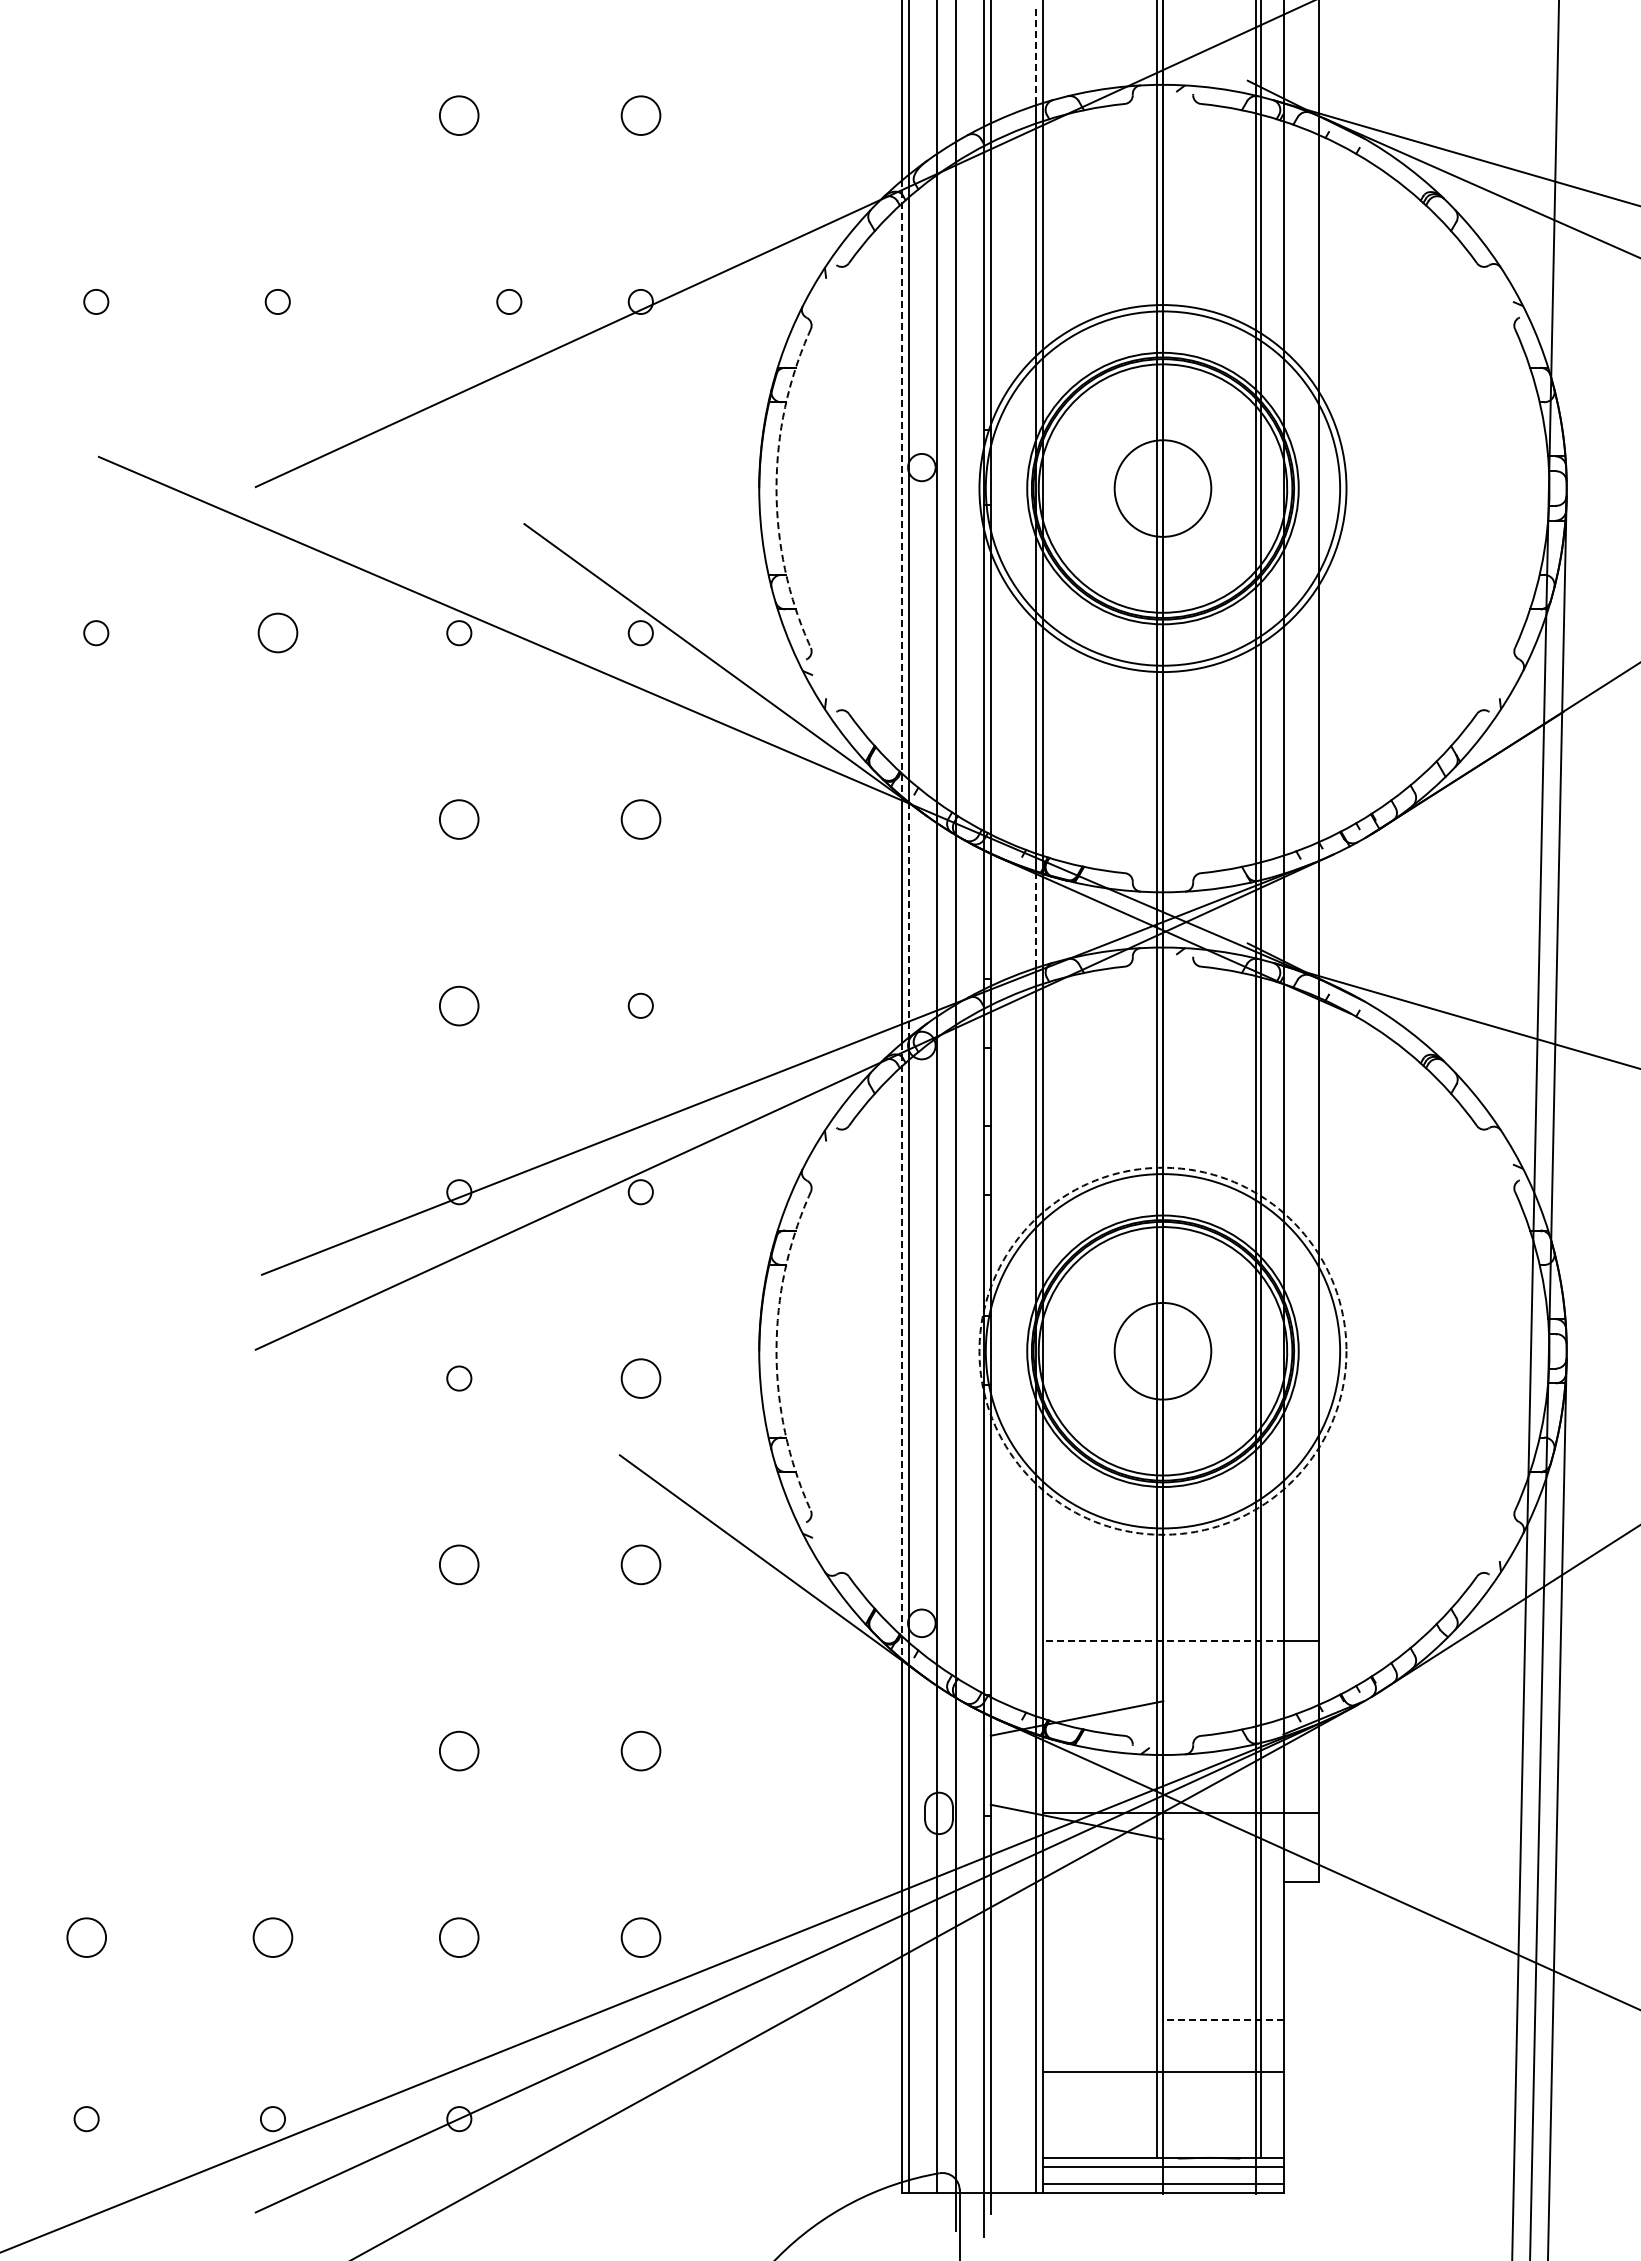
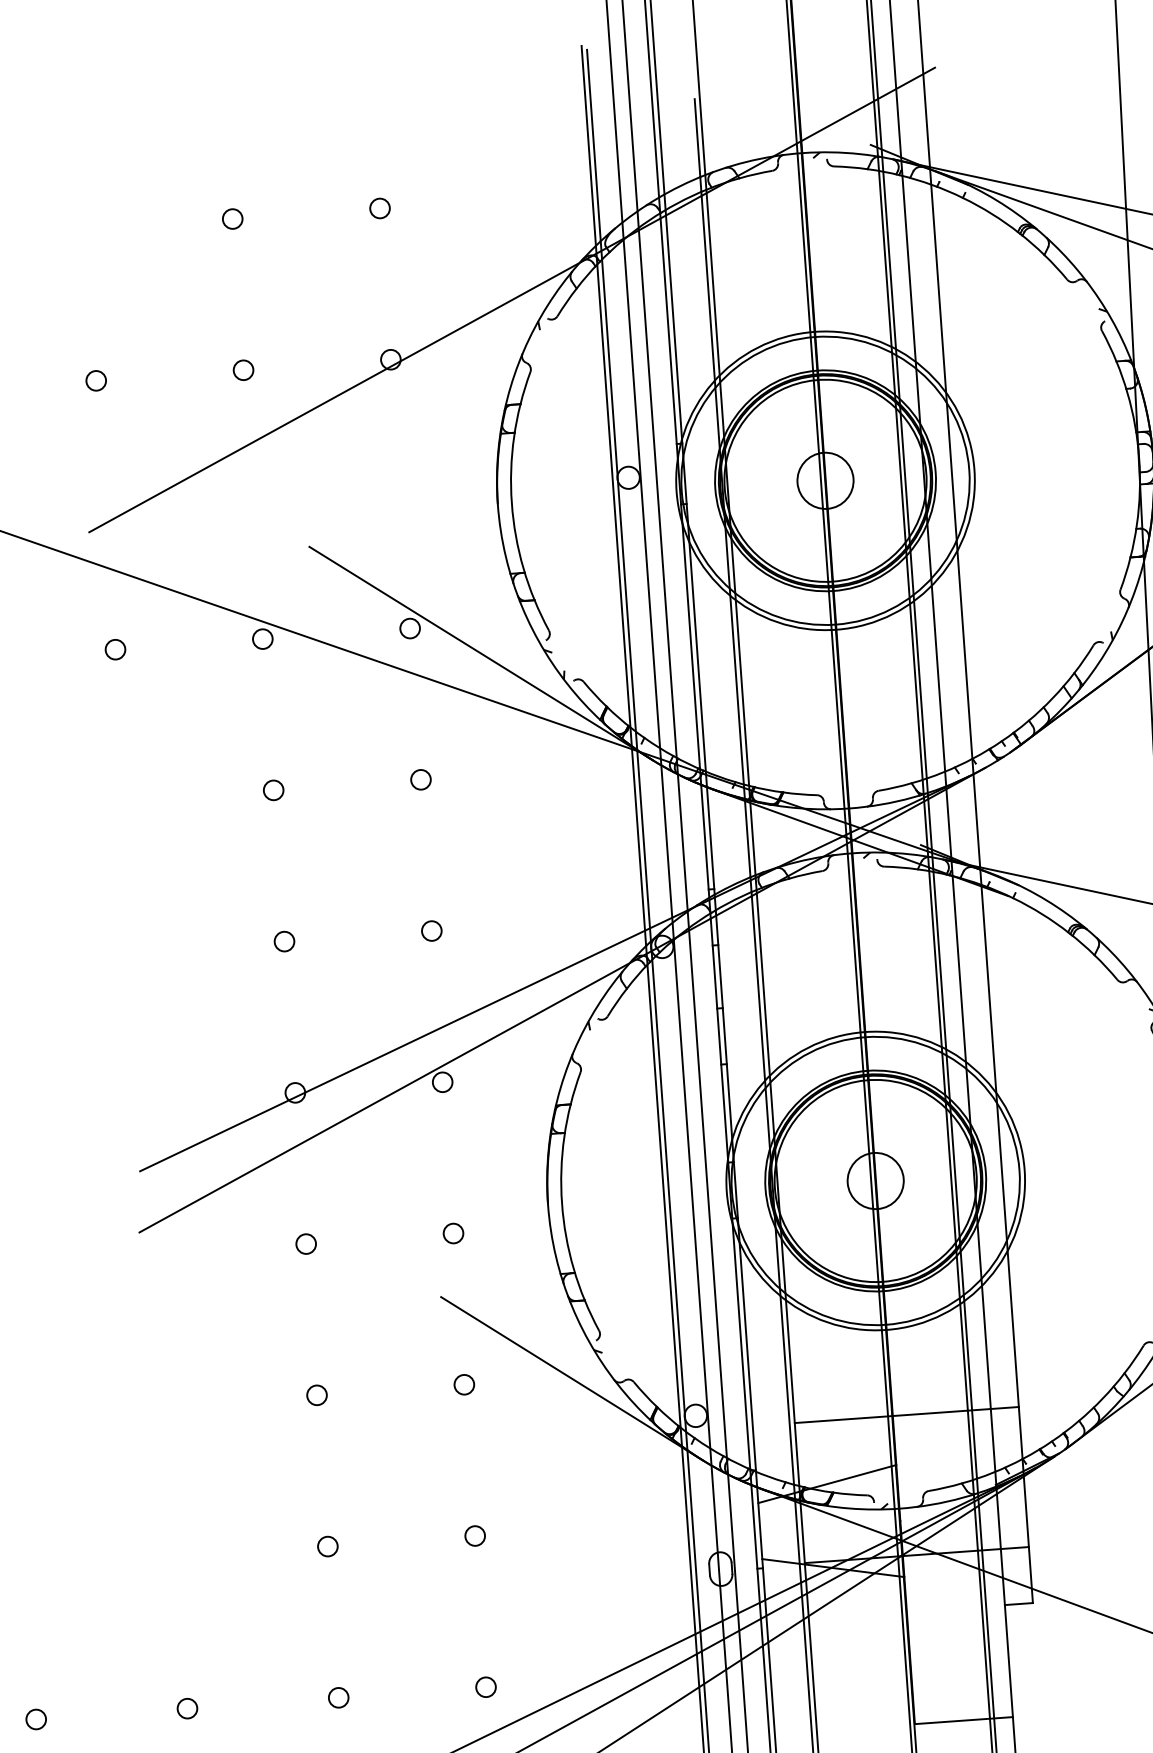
line: (1036, 57) -> (697, 138), dashed -> solid
circle: (459, 115) -> (232, 218), size x0.62
circle: (640, 115) -> (379, 208), size x0.62
circle: (509, 301) -> (243, 369), moved
arc: (776, 488) -> (511, 503), dashed -> solid
circle: (1162, 488) -> (825, 480), size x0.71
line: (902, 489) -> (614, 496), dashed -> solid
circle: (277, 633) -> (115, 649), size x0.62
circle: (459, 819) -> (273, 790), size x0.62
circle: (640, 819) -> (420, 779), size x0.62
line: (908, 919) -> (644, 845), dashed -> solid
line: (1036, 920) -> (747, 838), dashed -> solid
circle: (459, 1005) -> (284, 941), size x0.62
circle: (1162, 1350) -> (875, 1180), dashed -> solid
circle: (1162, 1350) -> (875, 1180), size x0.71
arc: (776, 1351) -> (562, 1203), dashed -> solid
line: (902, 1351) -> (664, 1196), dashed -> solid
circle: (640, 1378) -> (453, 1233), size x0.62
circle: (459, 1564) -> (317, 1394), size x0.62
circle: (640, 1564) -> (464, 1384), size x0.62
line: (1163, 1640) -> (892, 1415), dashed -> solid
circle: (459, 1751) -> (328, 1546), size x0.62
circle: (640, 1751) -> (474, 1536), size x0.62
circle: (86, 1937) -> (36, 1719), size x0.62
circle: (272, 1937) -> (187, 1708), size x0.62
circle: (459, 1937) -> (338, 1697), size x0.62
circle: (640, 1937) -> (485, 1687), size x0.62
line: (1223, 2020) -> (963, 1720), dashed -> solid

